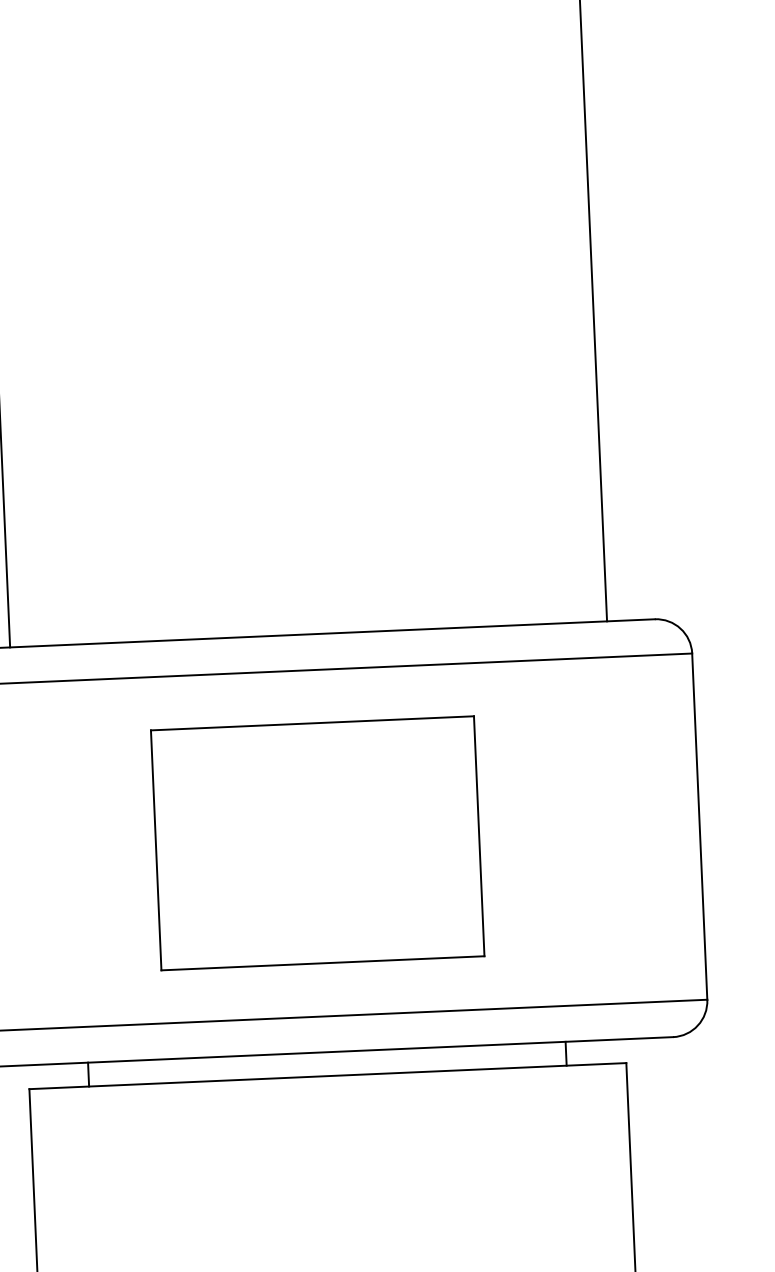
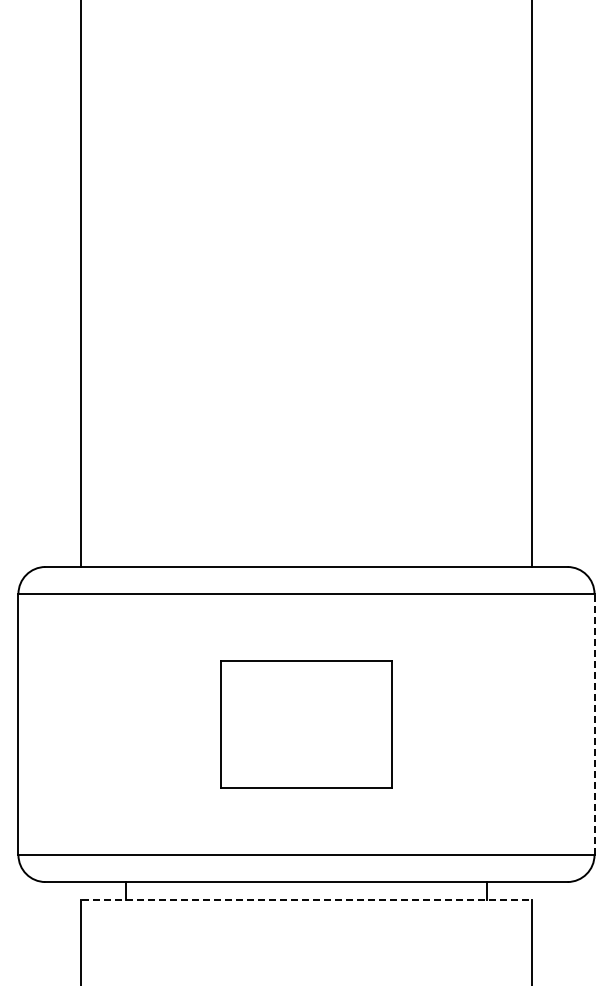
line: (699, 826) -> (594, 724), solid -> dashed
part: (317, 843) -> (306, 724), size x0.7
line: (327, 1076) -> (306, 900), solid -> dashed

